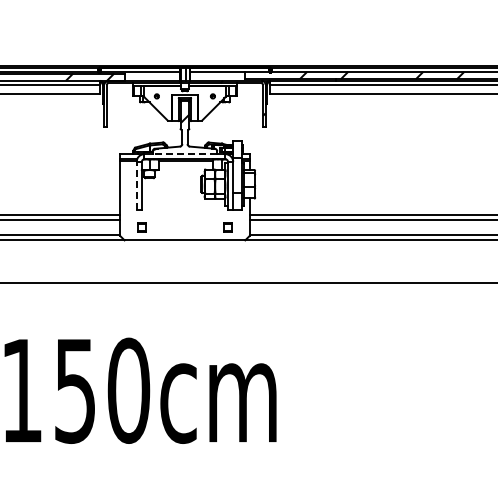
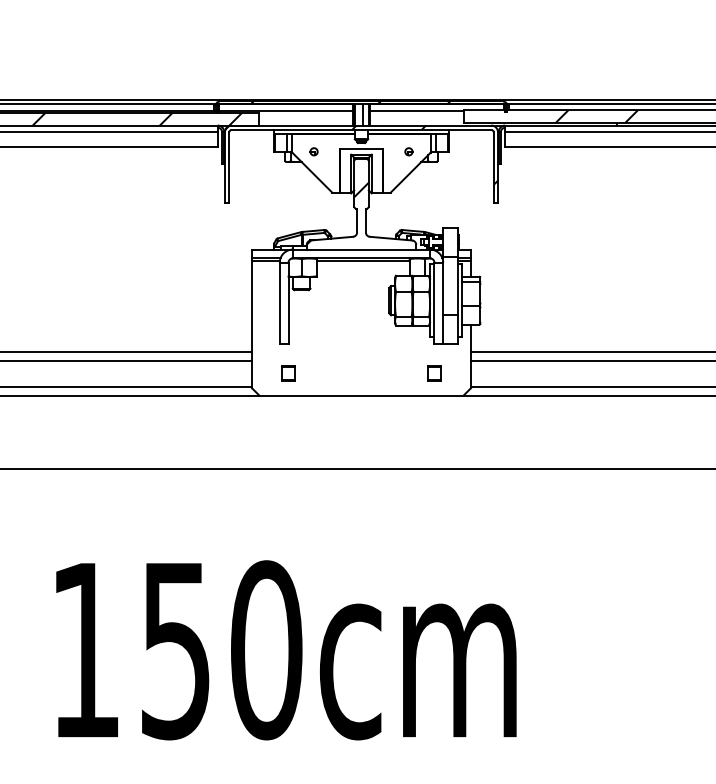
line: (184, 154) -> (360, 250), dashed -> solid
line: (136, 185) -> (279, 302), dashed -> solid

